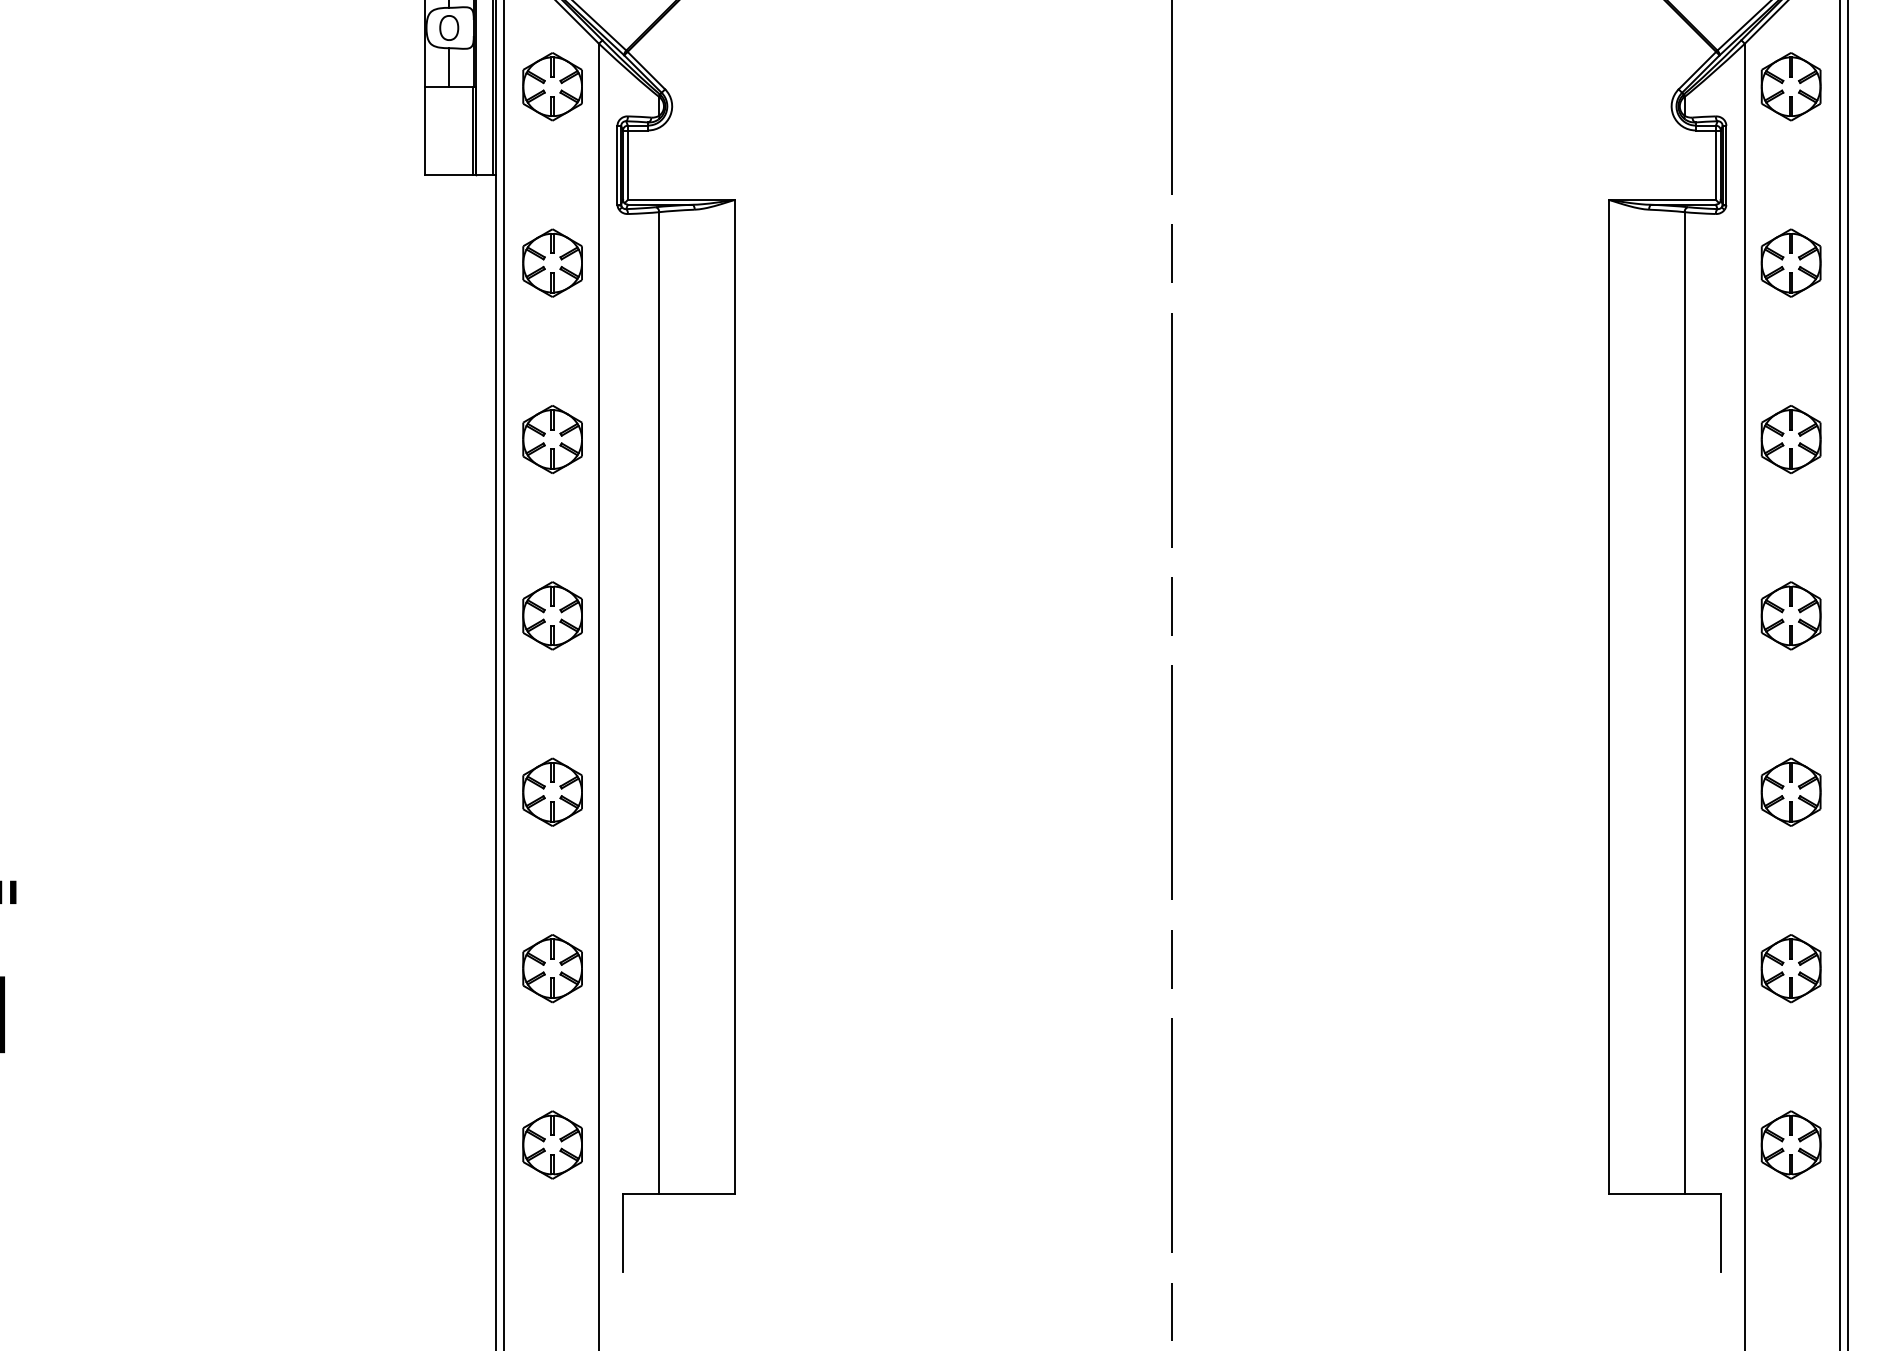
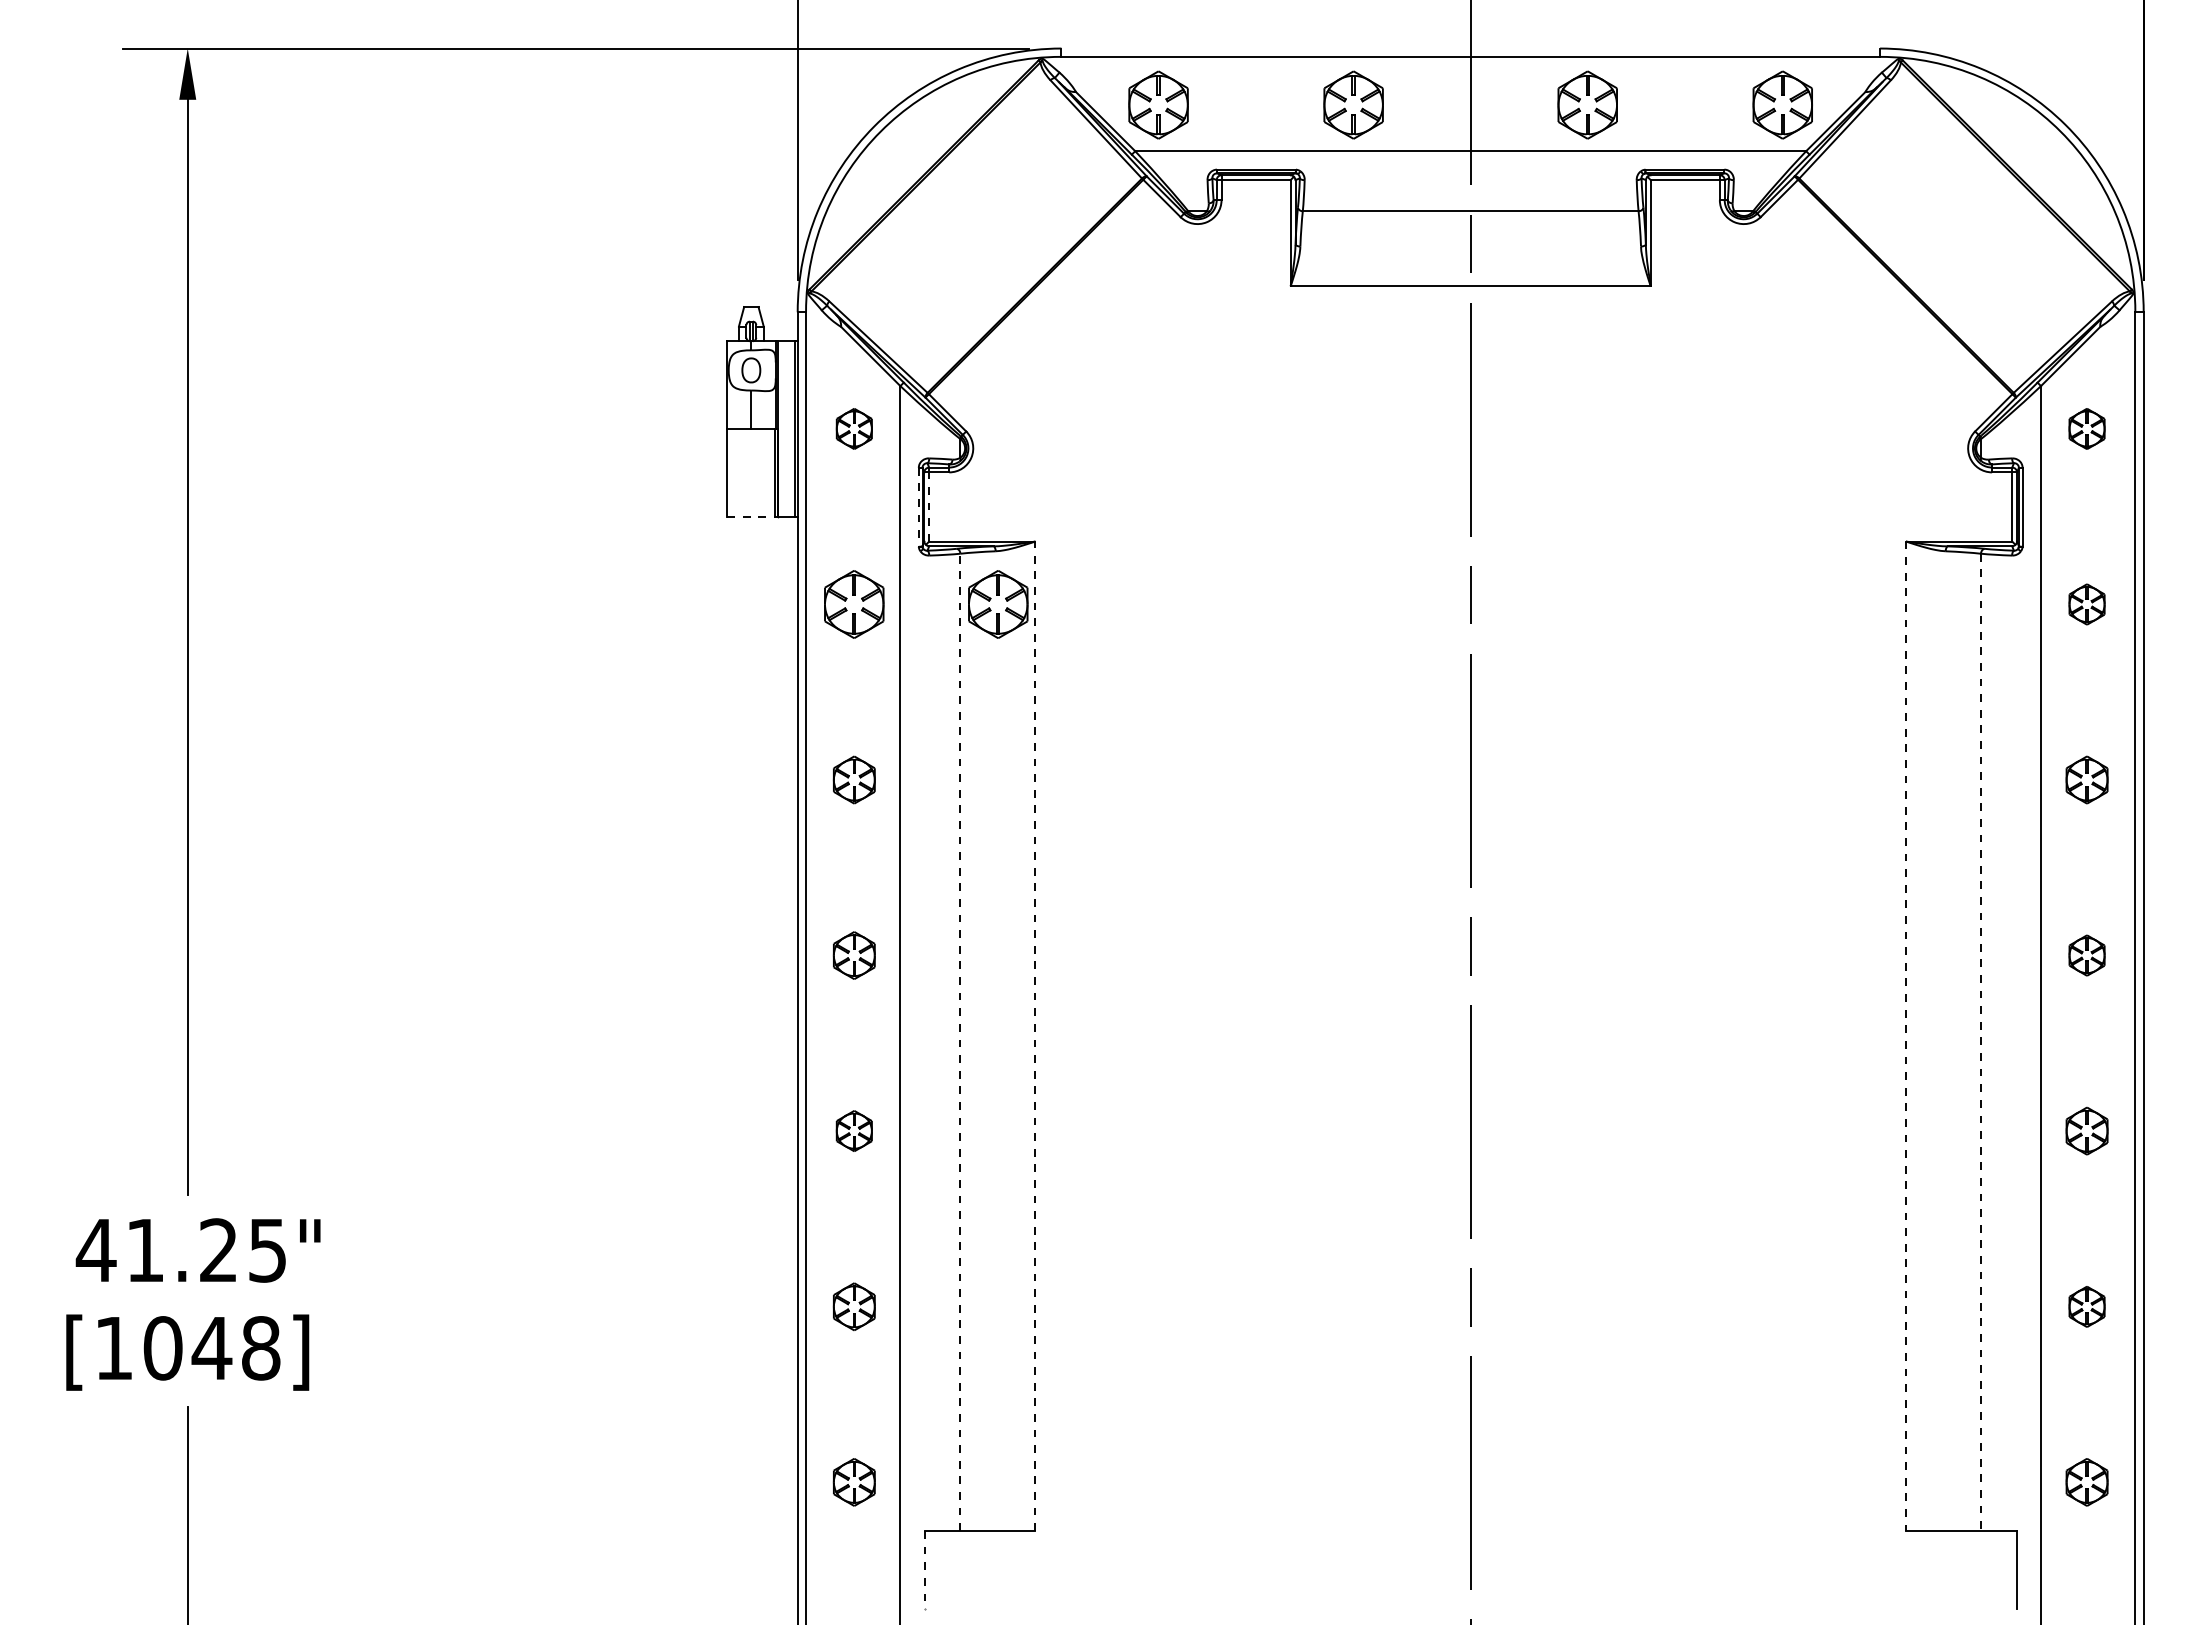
part: (552, 86) -> (854, 428), size x0.6
part: (1790, 86) -> (2086, 428), size x0.6
line: (617, 165) -> (918, 507), solid -> dashed
line: (628, 165) -> (929, 507), solid -> dashed
line: (449, 174) -> (751, 516), solid -> dashed
part: (697, 263) -> (998, 604), added
part: (1790, 263) -> (2086, 604), size x0.6
part: (552, 438) -> (854, 779), size x0.7
part: (1790, 438) -> (2086, 779), size x0.7
part: (552, 615) -> (854, 955), size x0.7
part: (1790, 615) -> (2086, 955), size x0.6
line: (734, 697) -> (1035, 1036), solid -> dashed
line: (1608, 697) -> (1905, 1036), solid -> dashed
line: (659, 703) -> (960, 1042), solid -> dashed
line: (1685, 703) -> (1981, 1042), solid -> dashed
part: (552, 791) -> (854, 1130), size x0.6
part: (1790, 791) -> (2086, 1130), size x0.7
part: (552, 968) -> (854, 1306), size x0.7
part: (1790, 968) -> (2086, 1306), size x0.6
part: (552, 1145) -> (854, 1482), size x0.7
part: (1790, 1145) -> (2086, 1482), size x0.7
line: (623, 1233) -> (924, 1570), solid -> dashed

